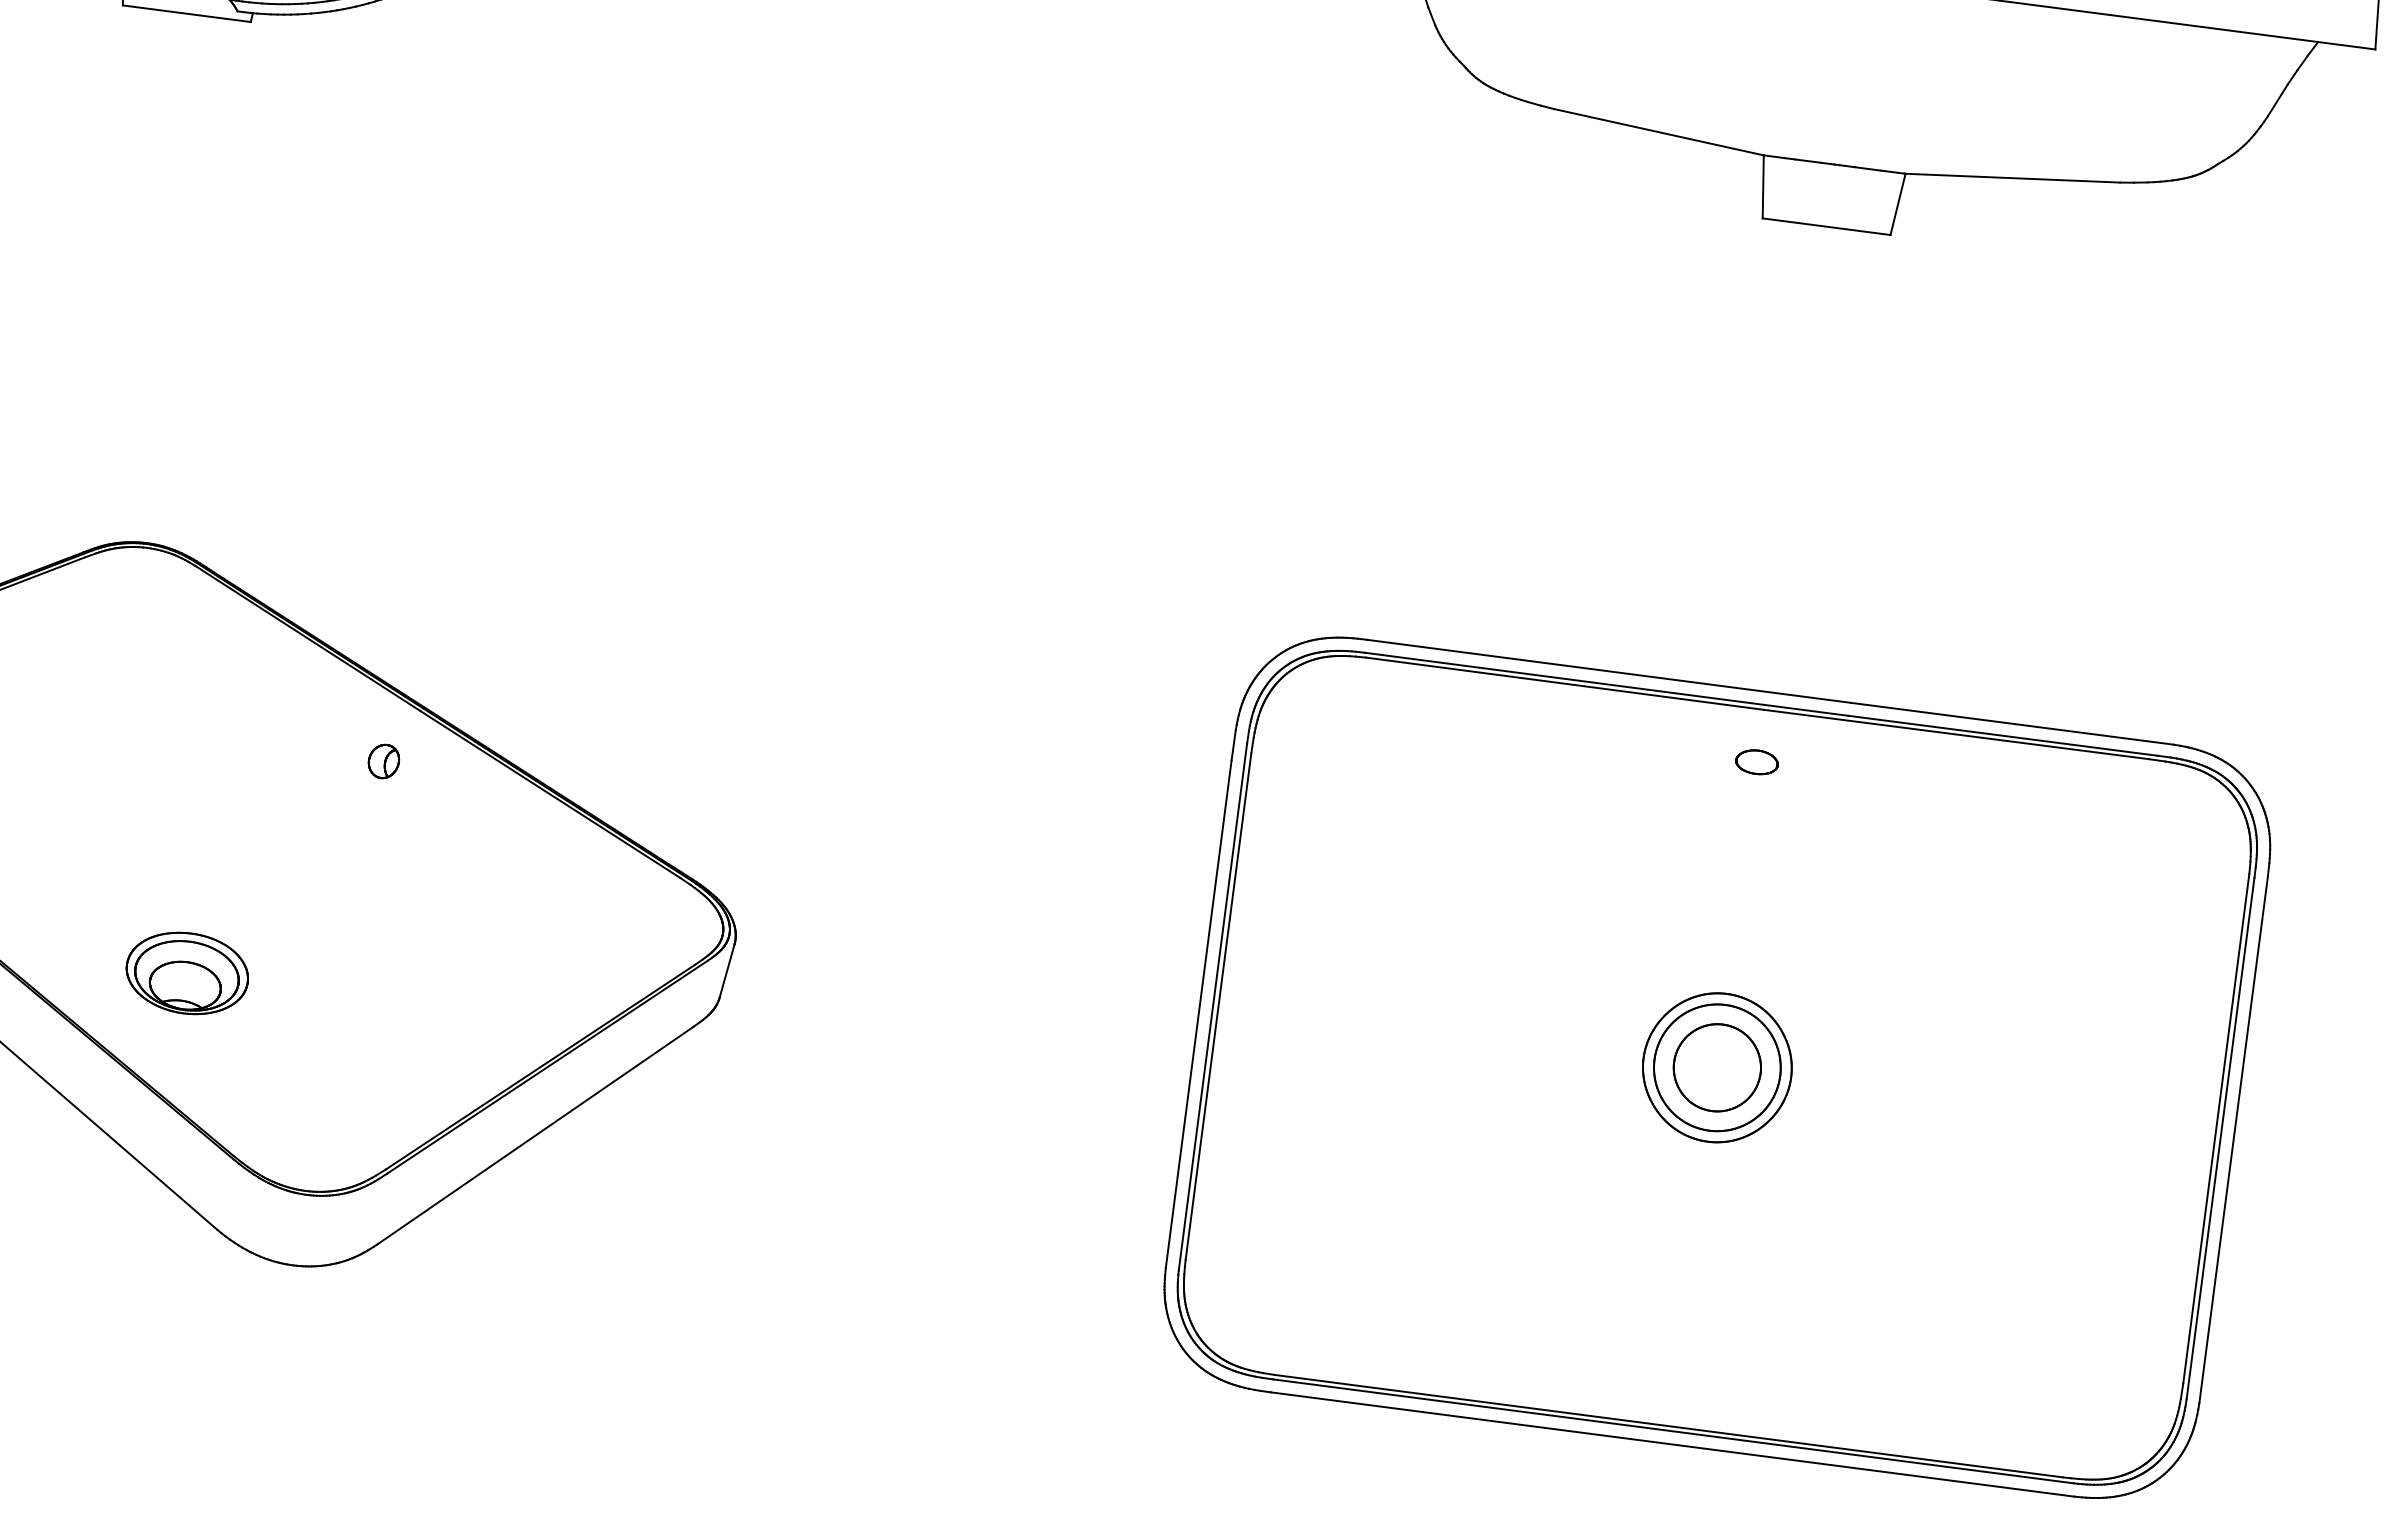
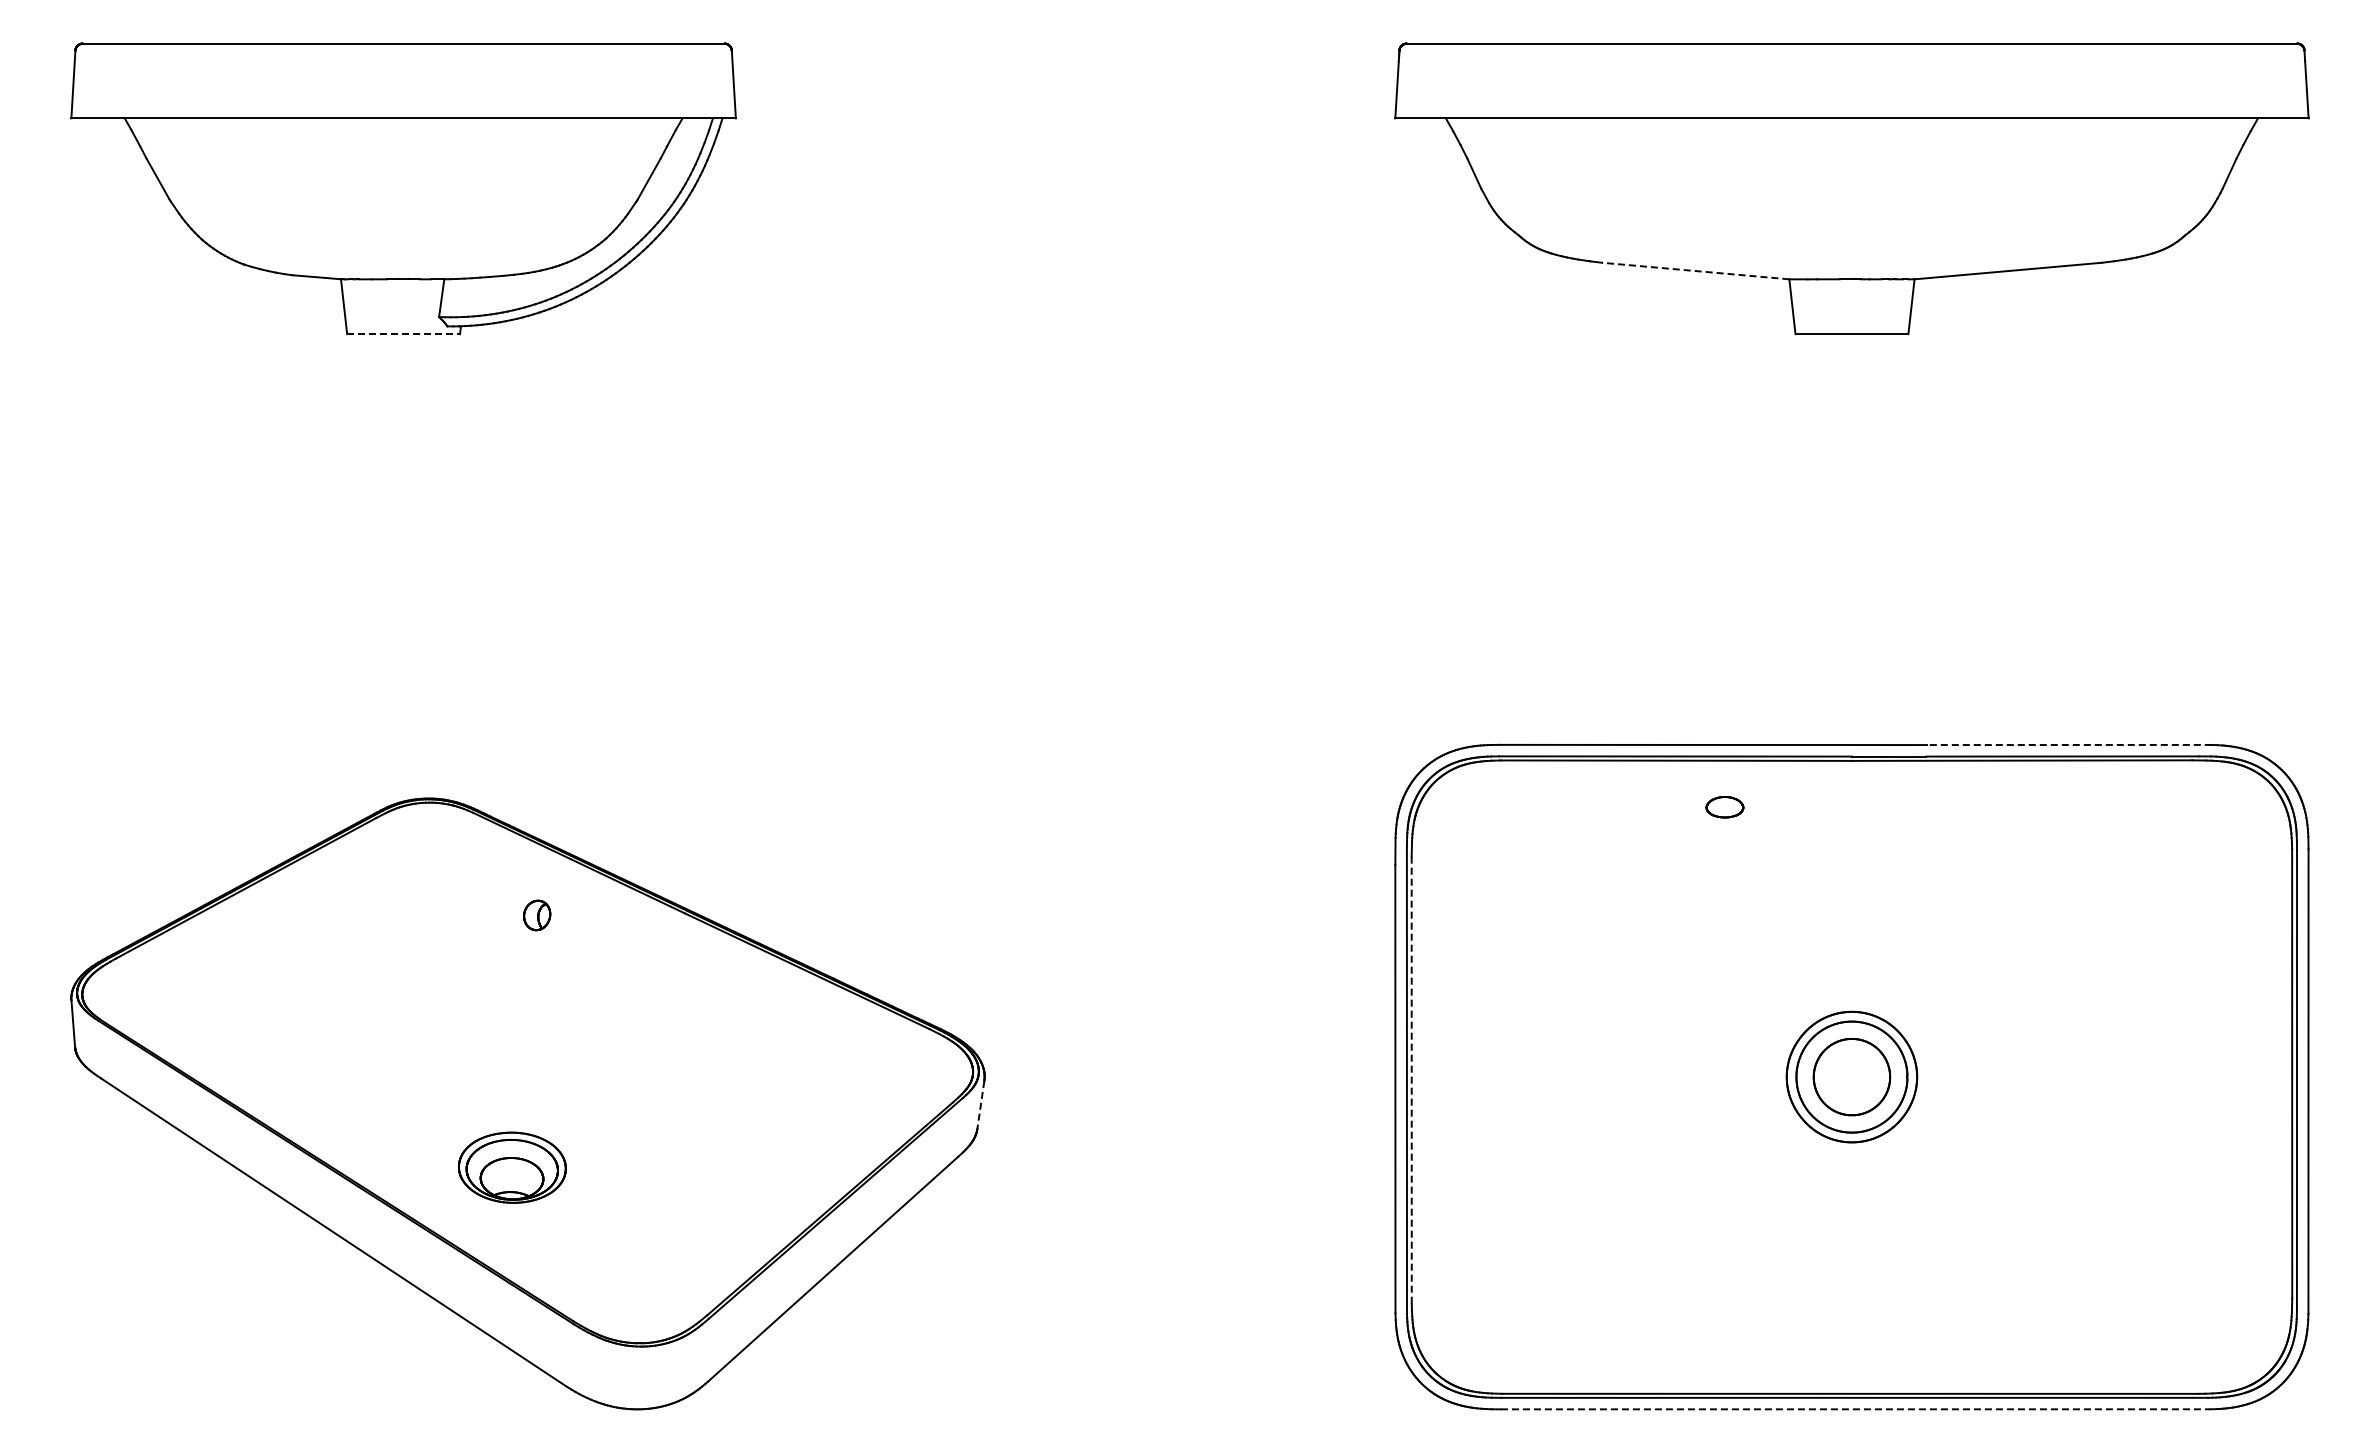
line: (187, 14) -> (404, 334), solid -> dashed
line: (1658, 132) -> (1695, 271), solid -> dashed
line: (2011, 723) -> (2068, 744), solid -> dashed
part: (384, 761) -> (537, 915), moved
part: (1756, 762) -> (1724, 807), moved
line: (726, 971) -> (980, 1105), solid -> dashed
line: (1218, 1006) -> (1411, 1080), solid -> dashed
line: (1672, 1444) -> (1855, 1409), solid -> dashed

